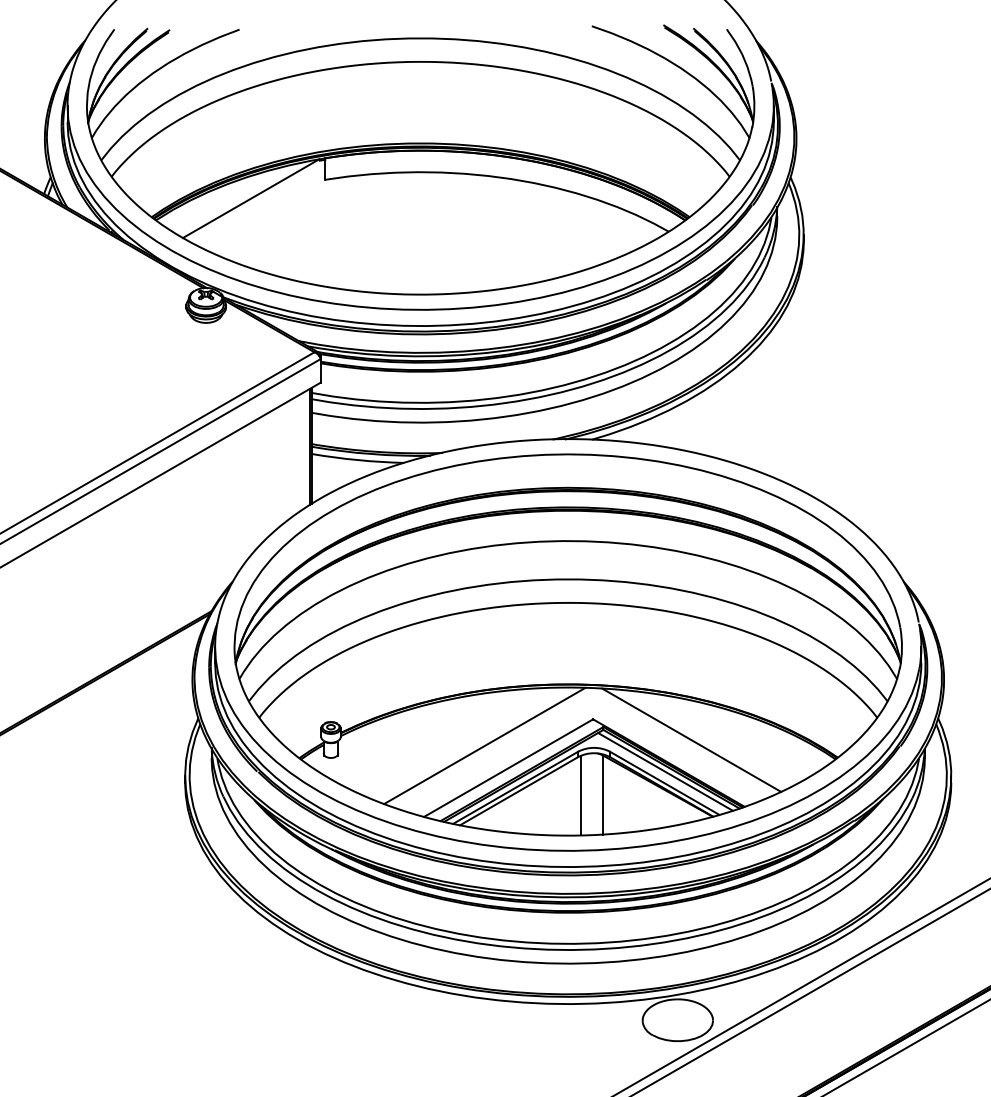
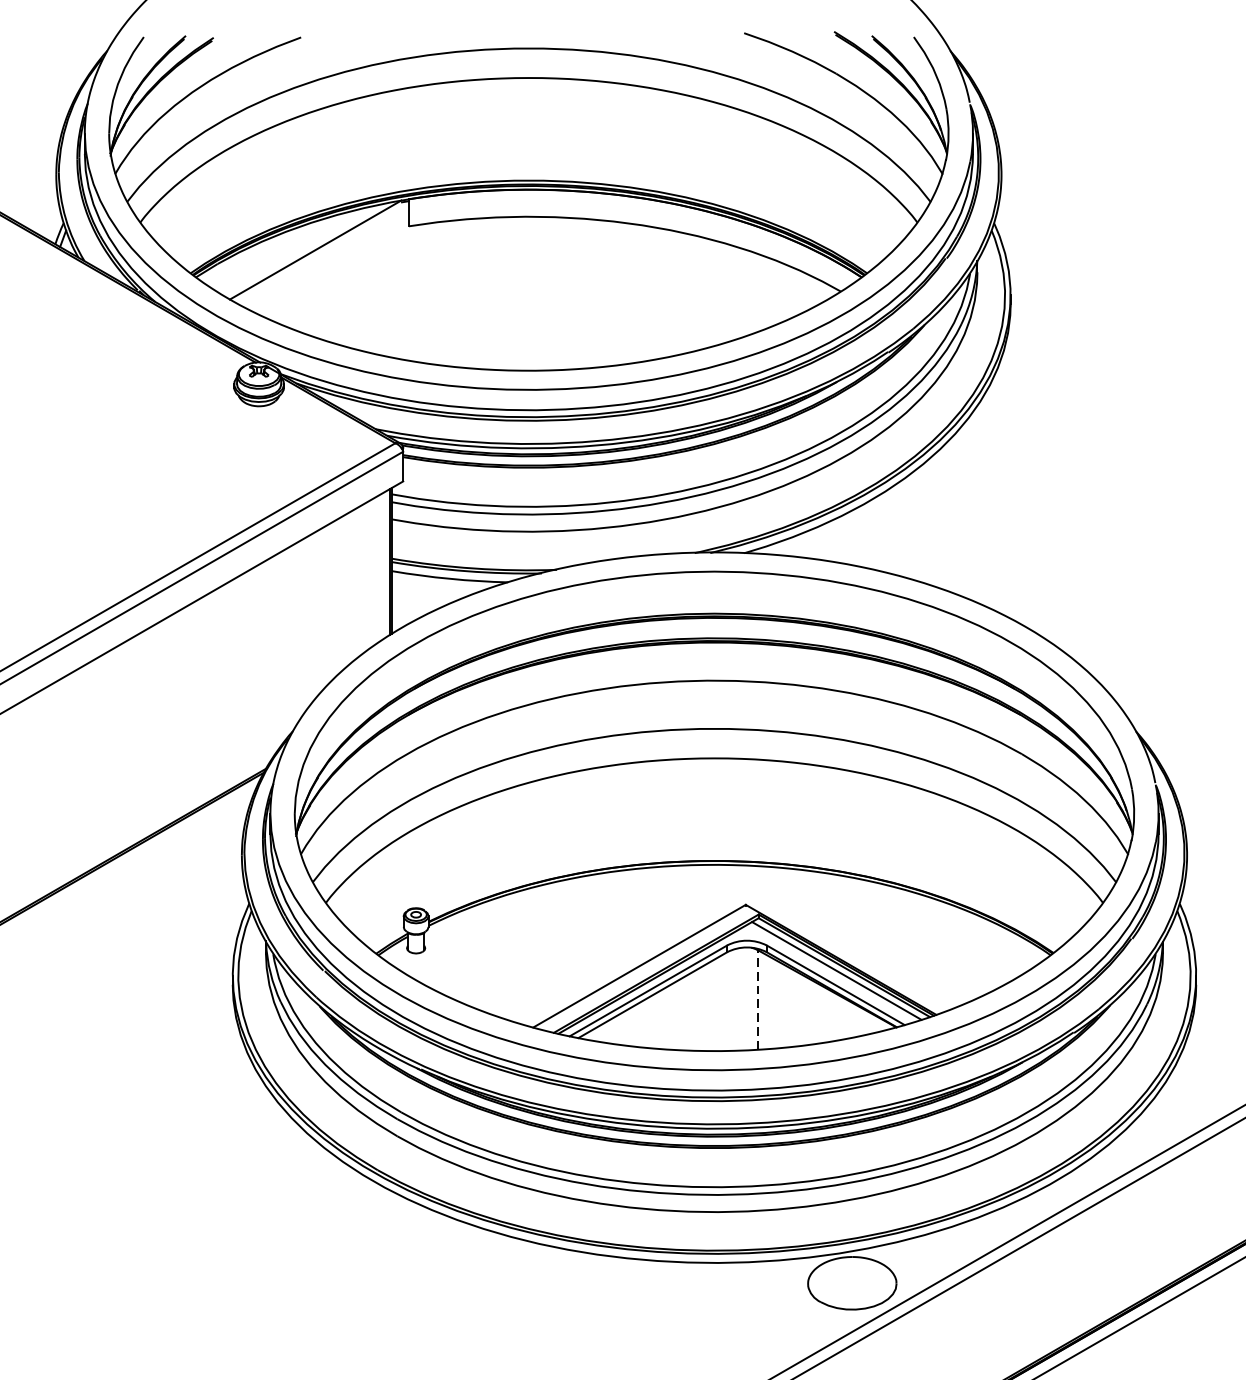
line: (691, 739) -> (869, 930), removed
line: (484, 745) -> (609, 937), removed
line: (602, 794) -> (757, 999), solid -> dashed
line: (581, 795) -> (731, 1000), removed

